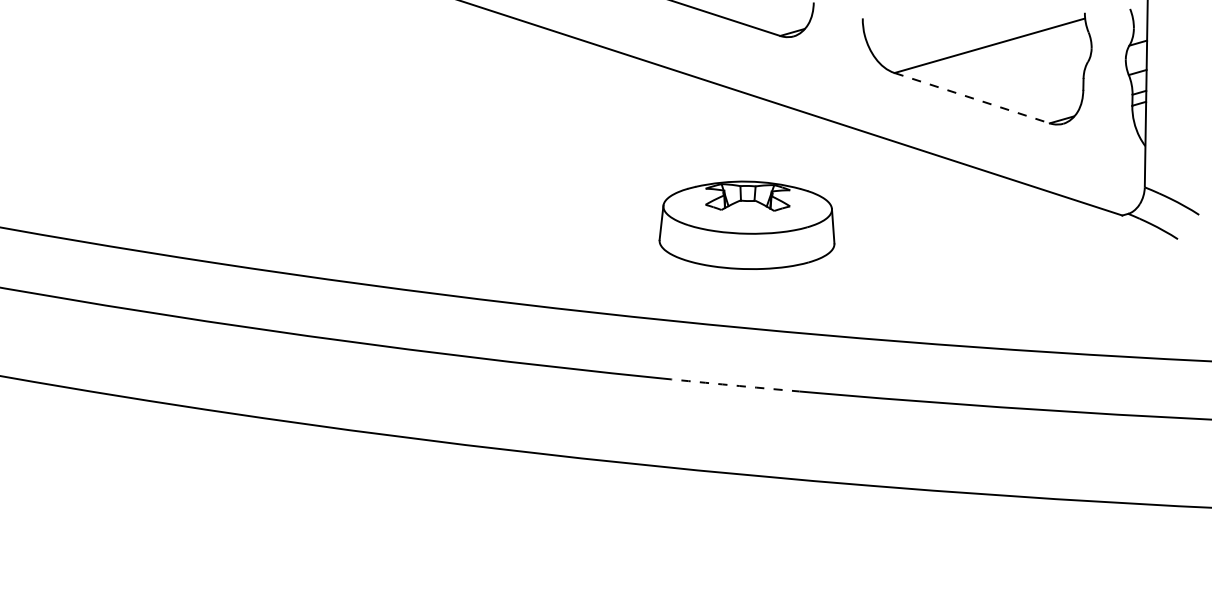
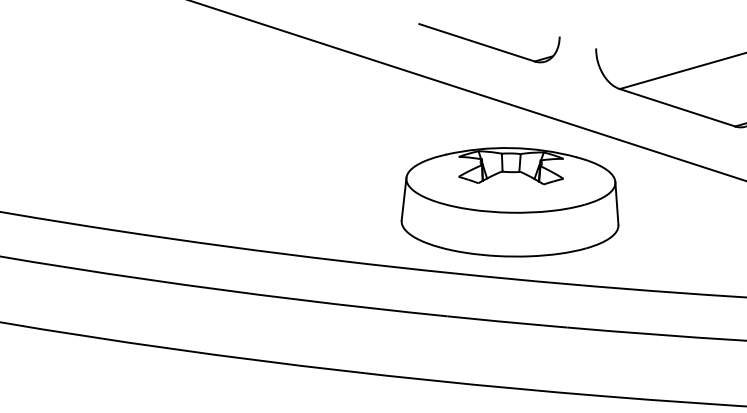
line: (972, 98) -> (677, 108), dashed -> solid
part: (746, 225) -> (509, 202), size x1.67
arc: (731, 385) -> (498, 321), dashed -> solid

